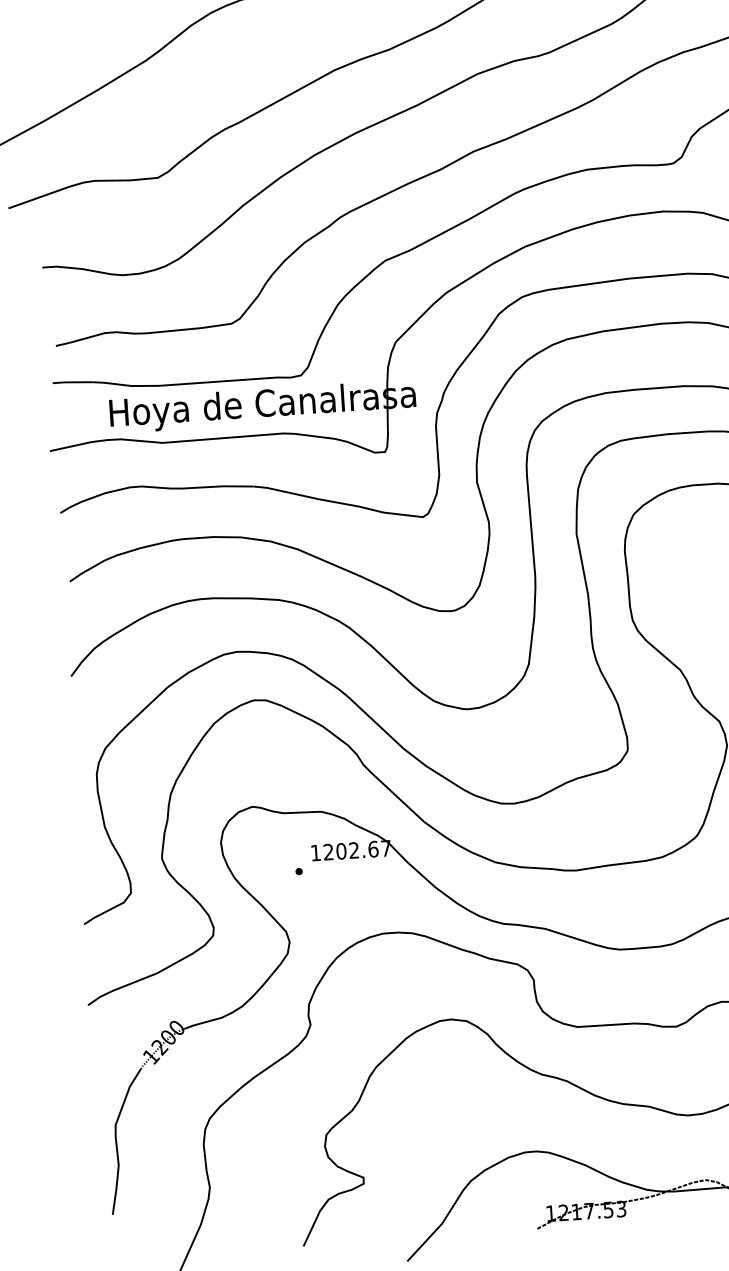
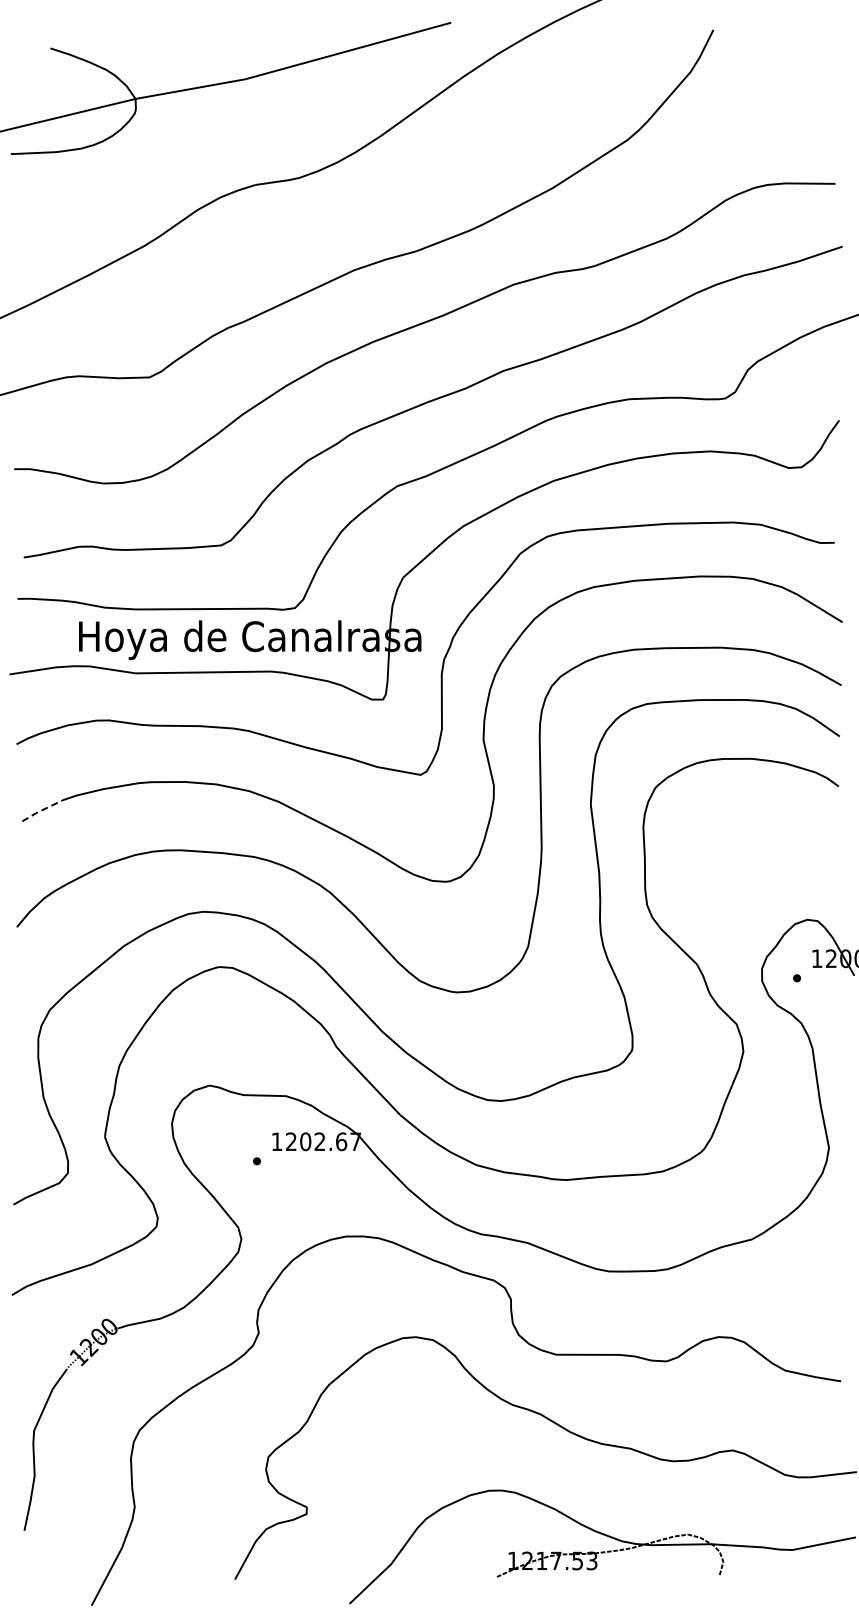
line: (87, 570) -> (42, 810), solid -> dashed

